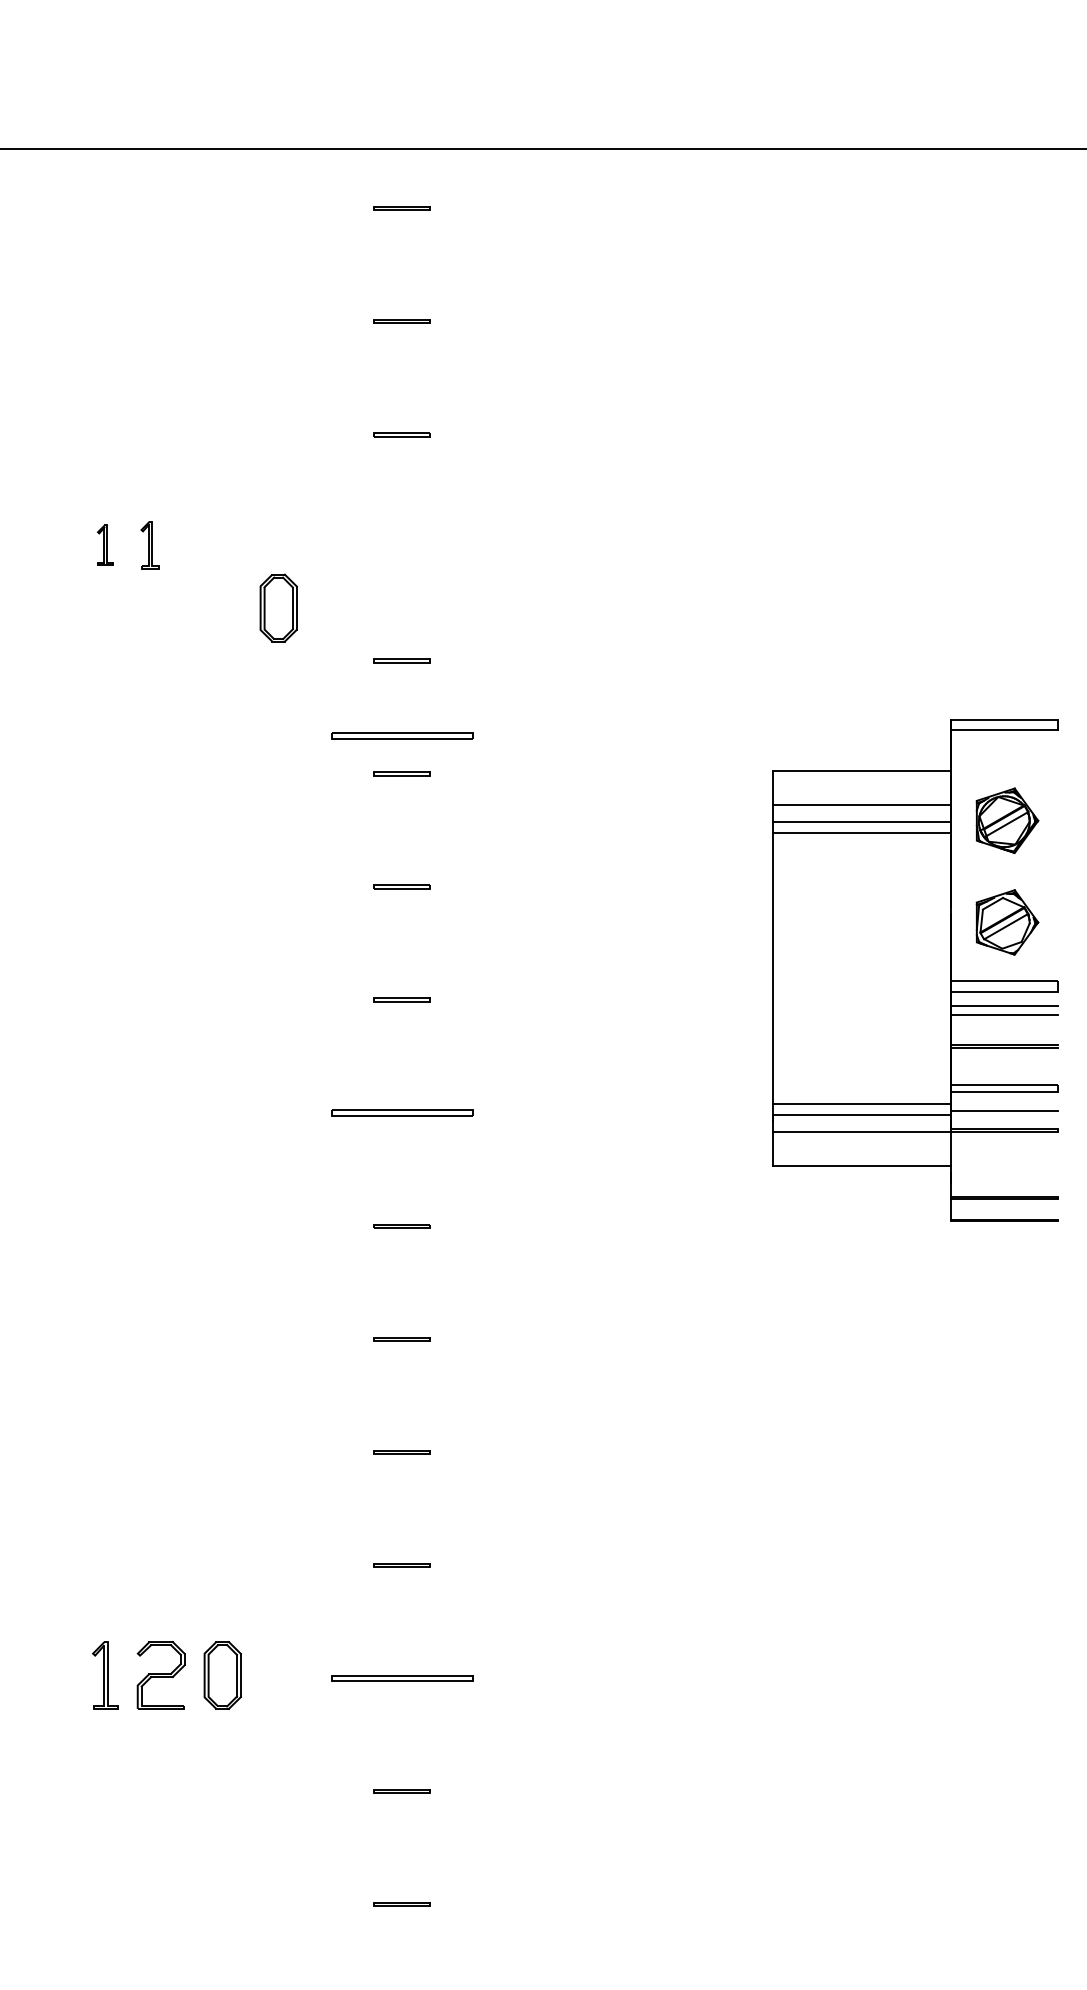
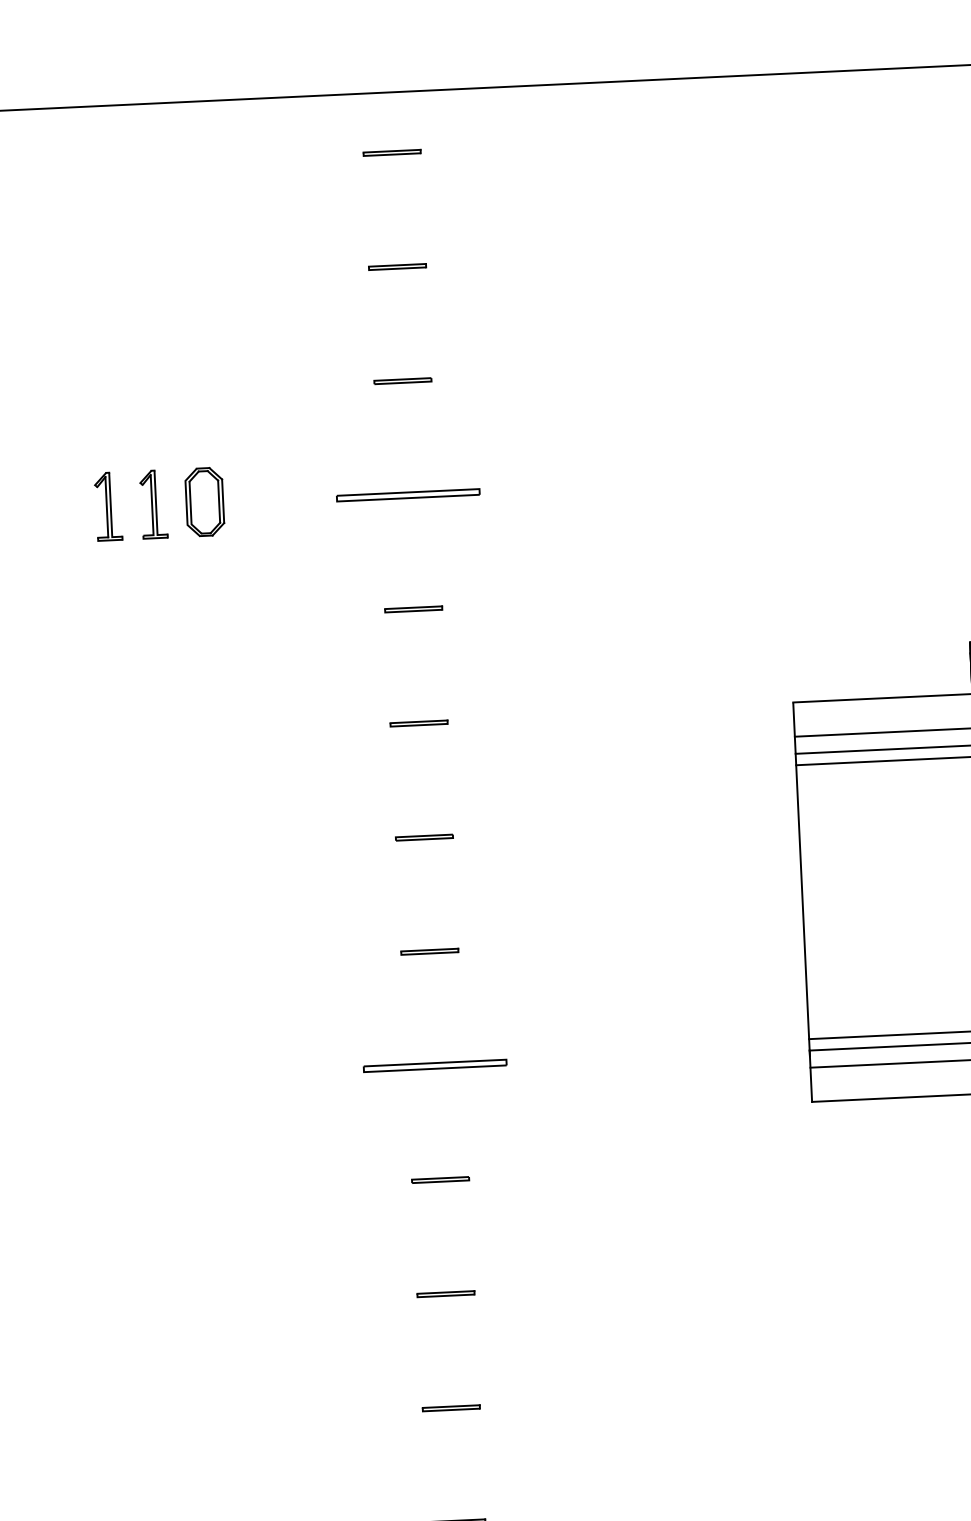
part: (105, 545) -> (108, 506), size x1.67
part: (149, 545) -> (153, 504), size x1.43
part: (278, 607) -> (204, 501), moved
part: (402, 735) -> (408, 494), moved

